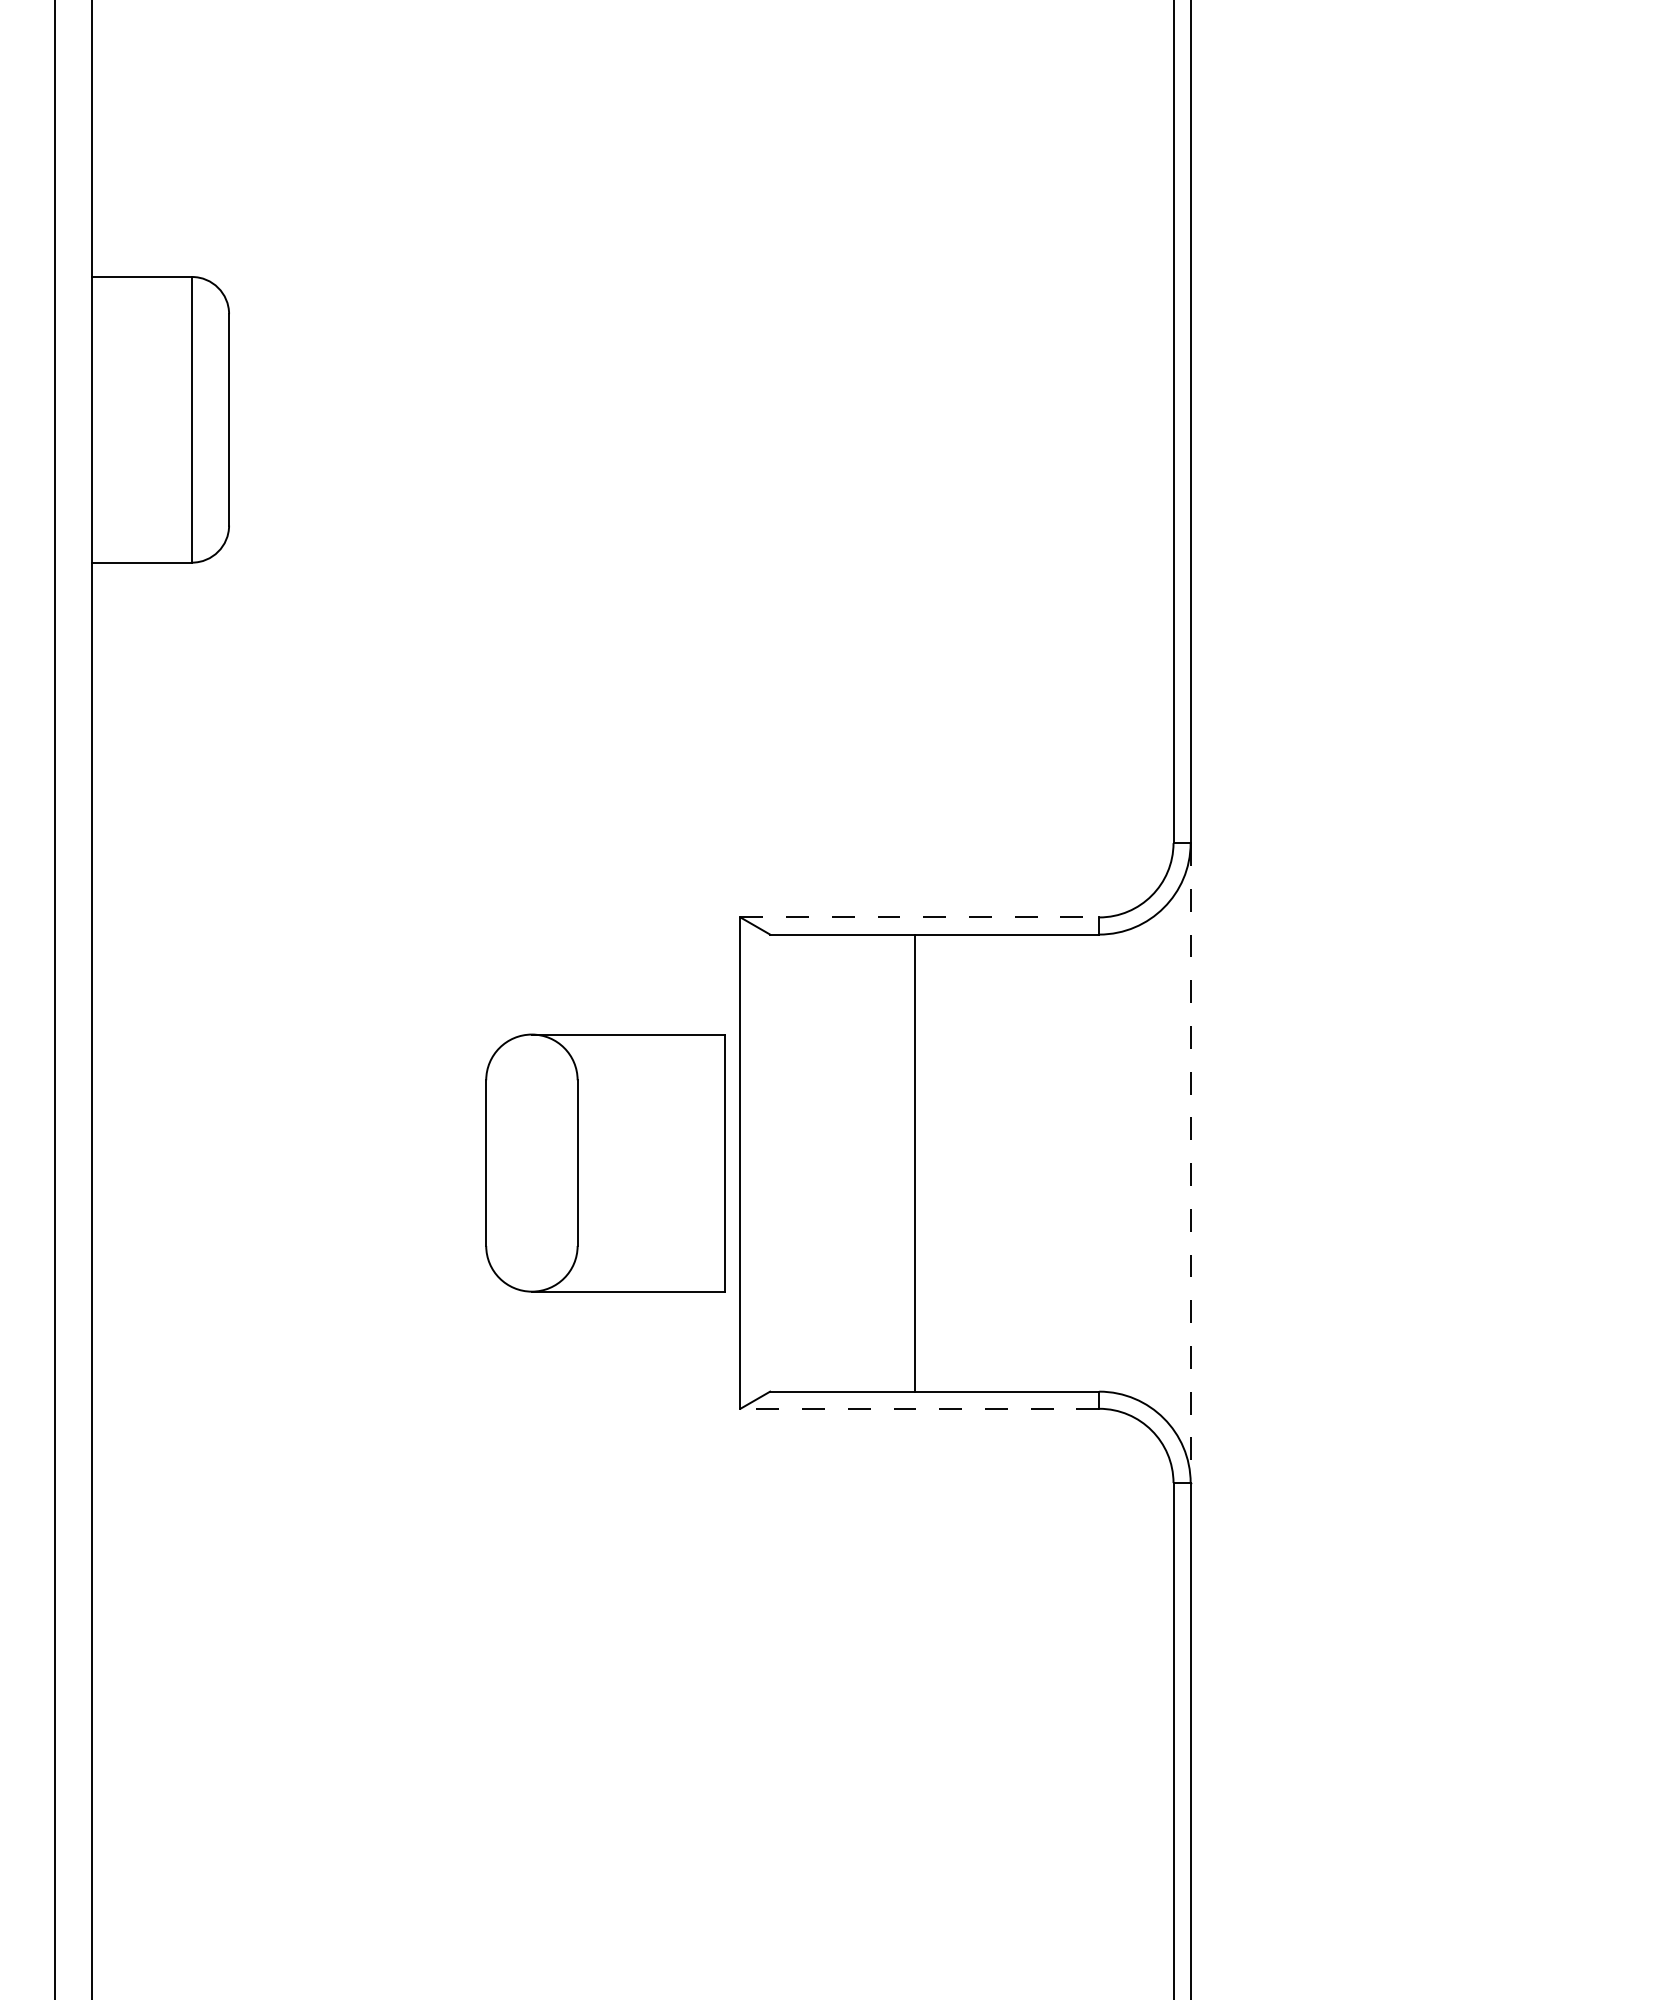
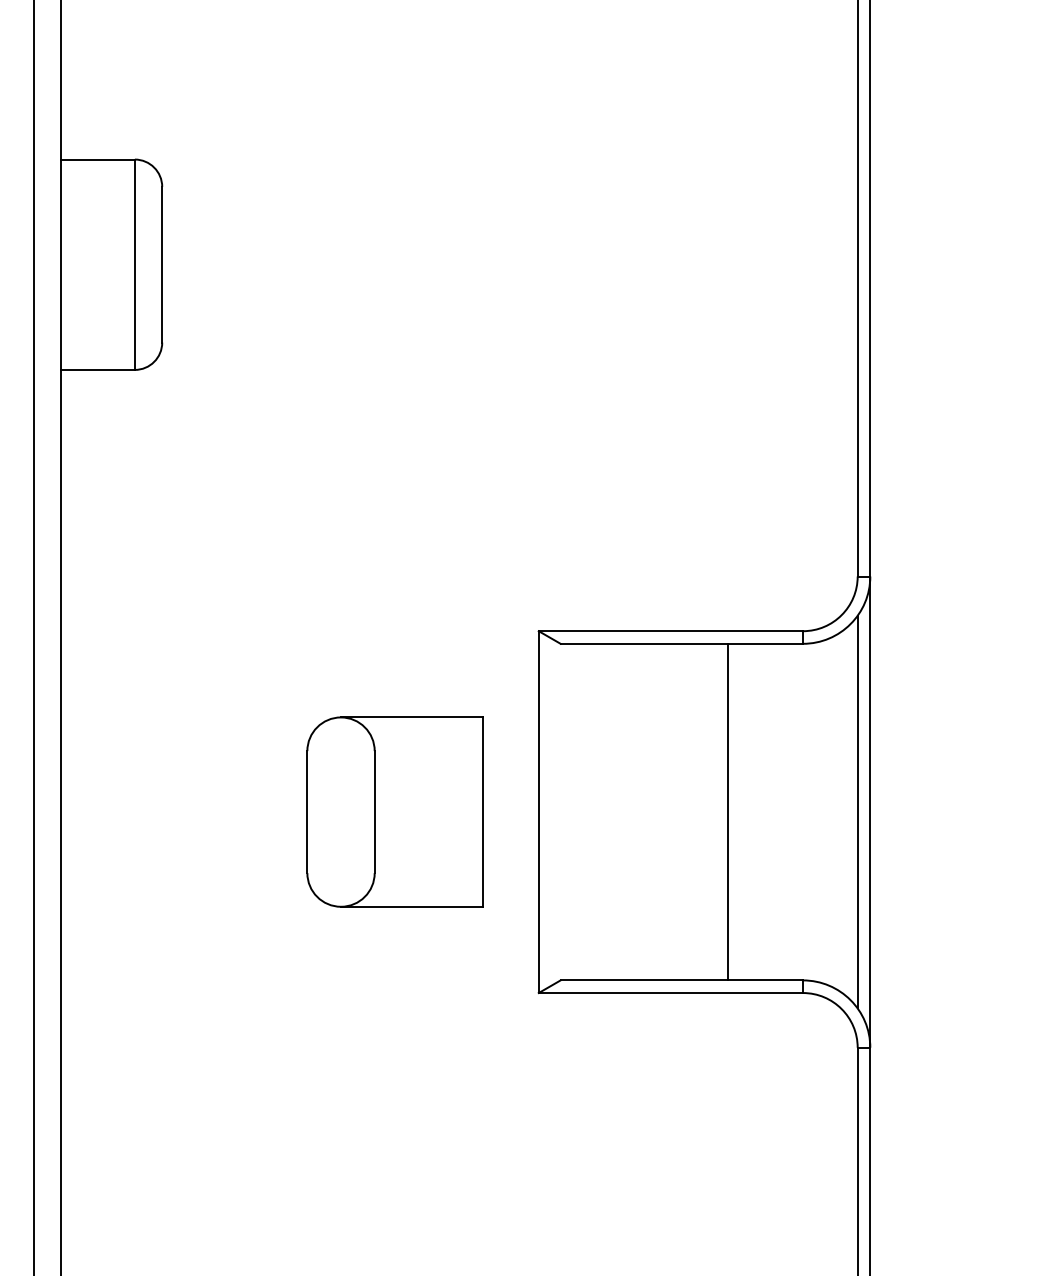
line: (920, 917) -> (671, 631), dashed -> solid
part: (605, 1162) -> (395, 811), moved
line: (914, 1162) -> (728, 811), moved
line: (1173, 1162) -> (857, 811), added
line: (1190, 1163) -> (870, 812), dashed -> solid
line: (919, 1408) -> (670, 992), dashed -> solid

